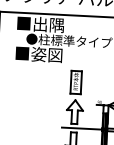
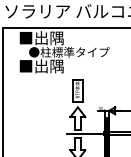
text: (46, 55) -> (48, 66), ■姿図 -> ■出隅

